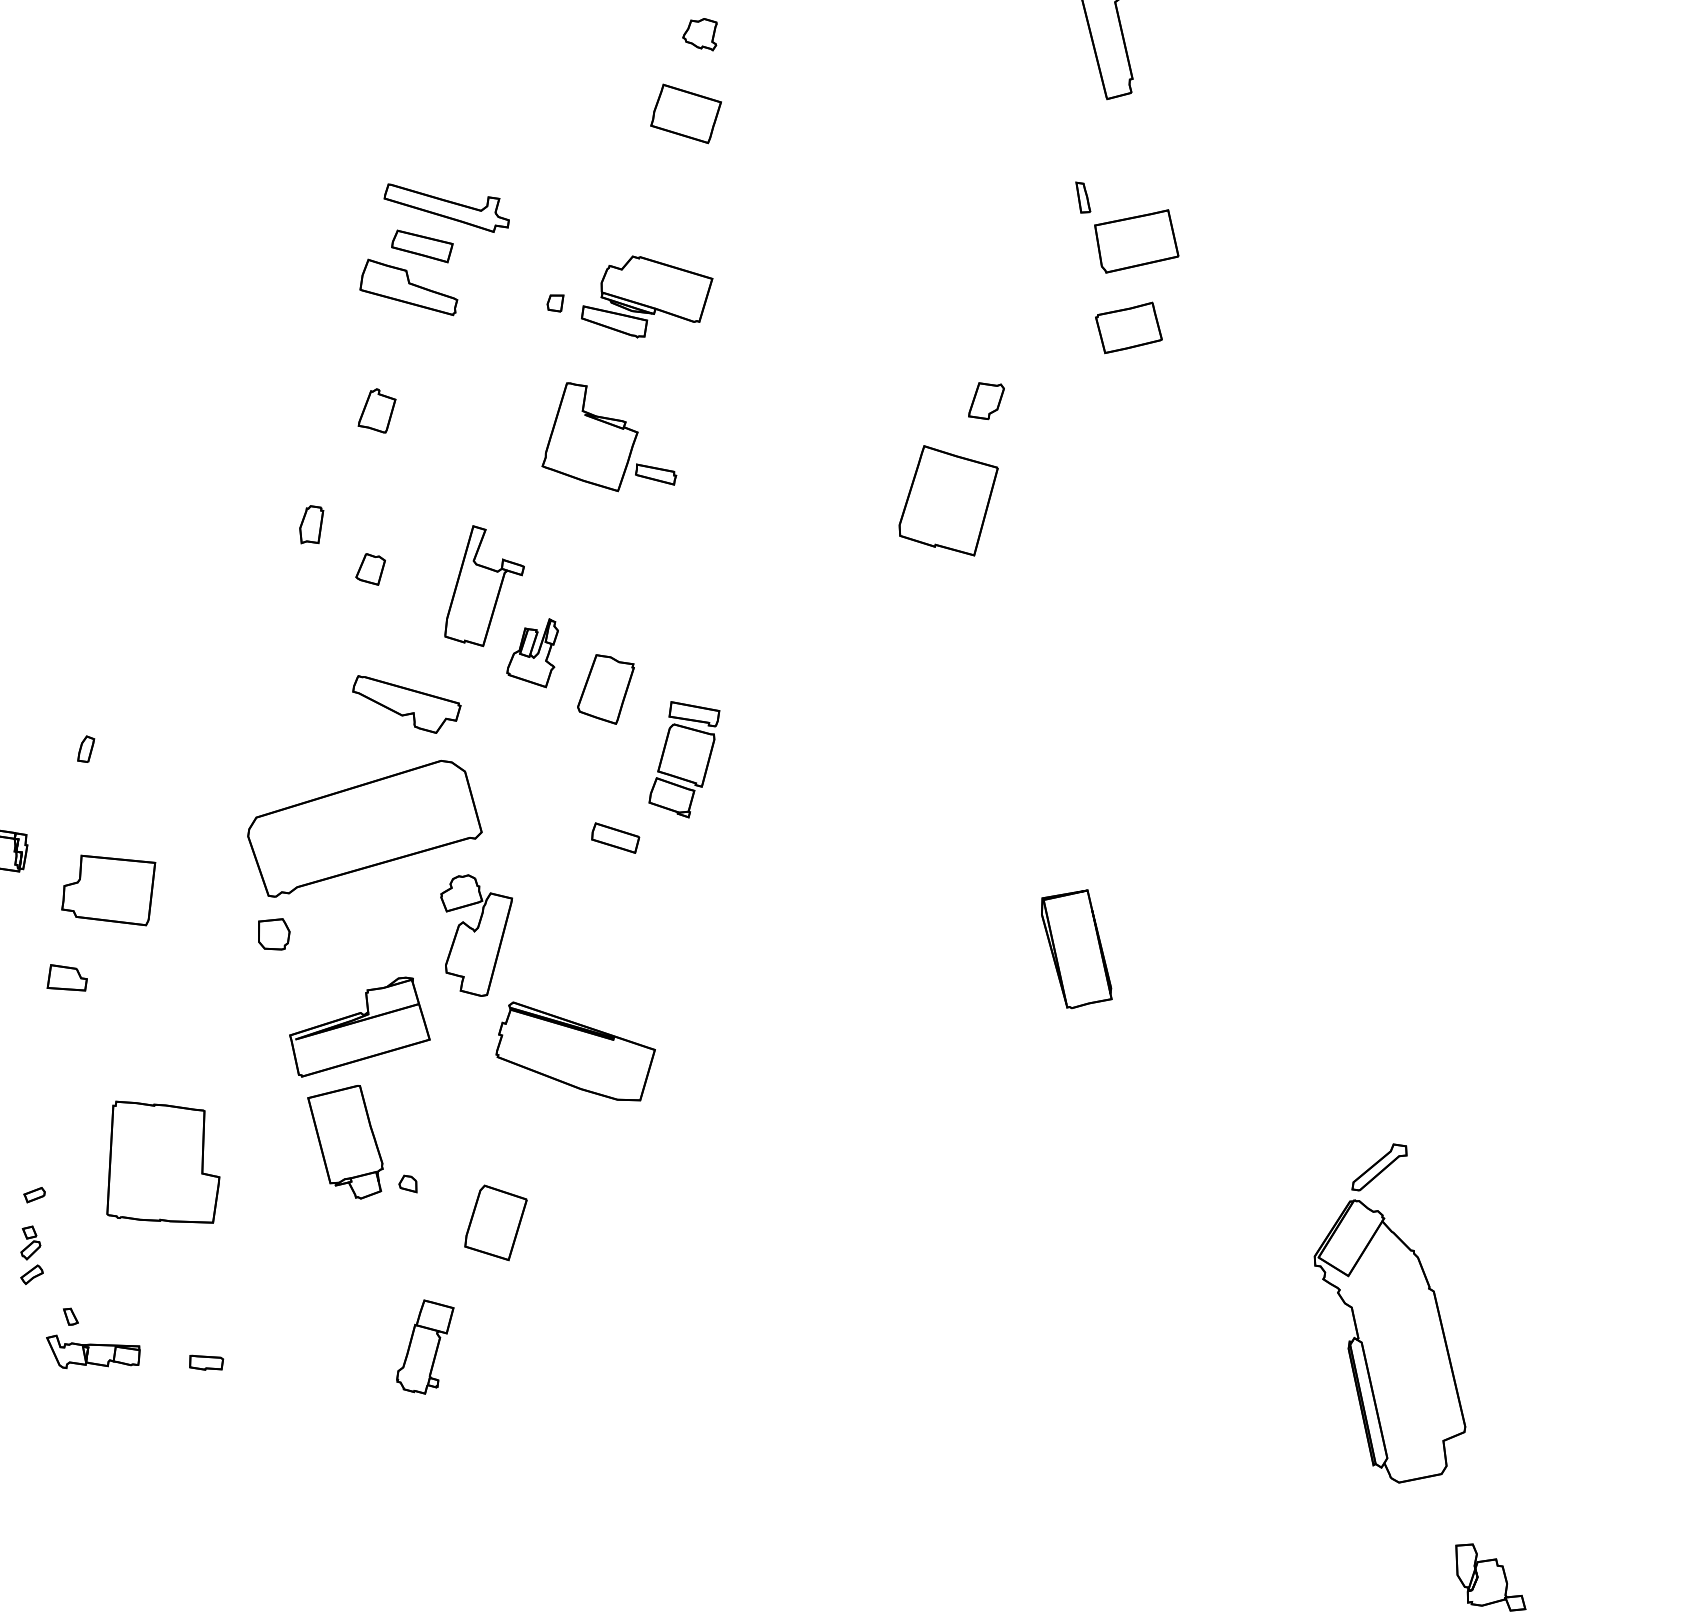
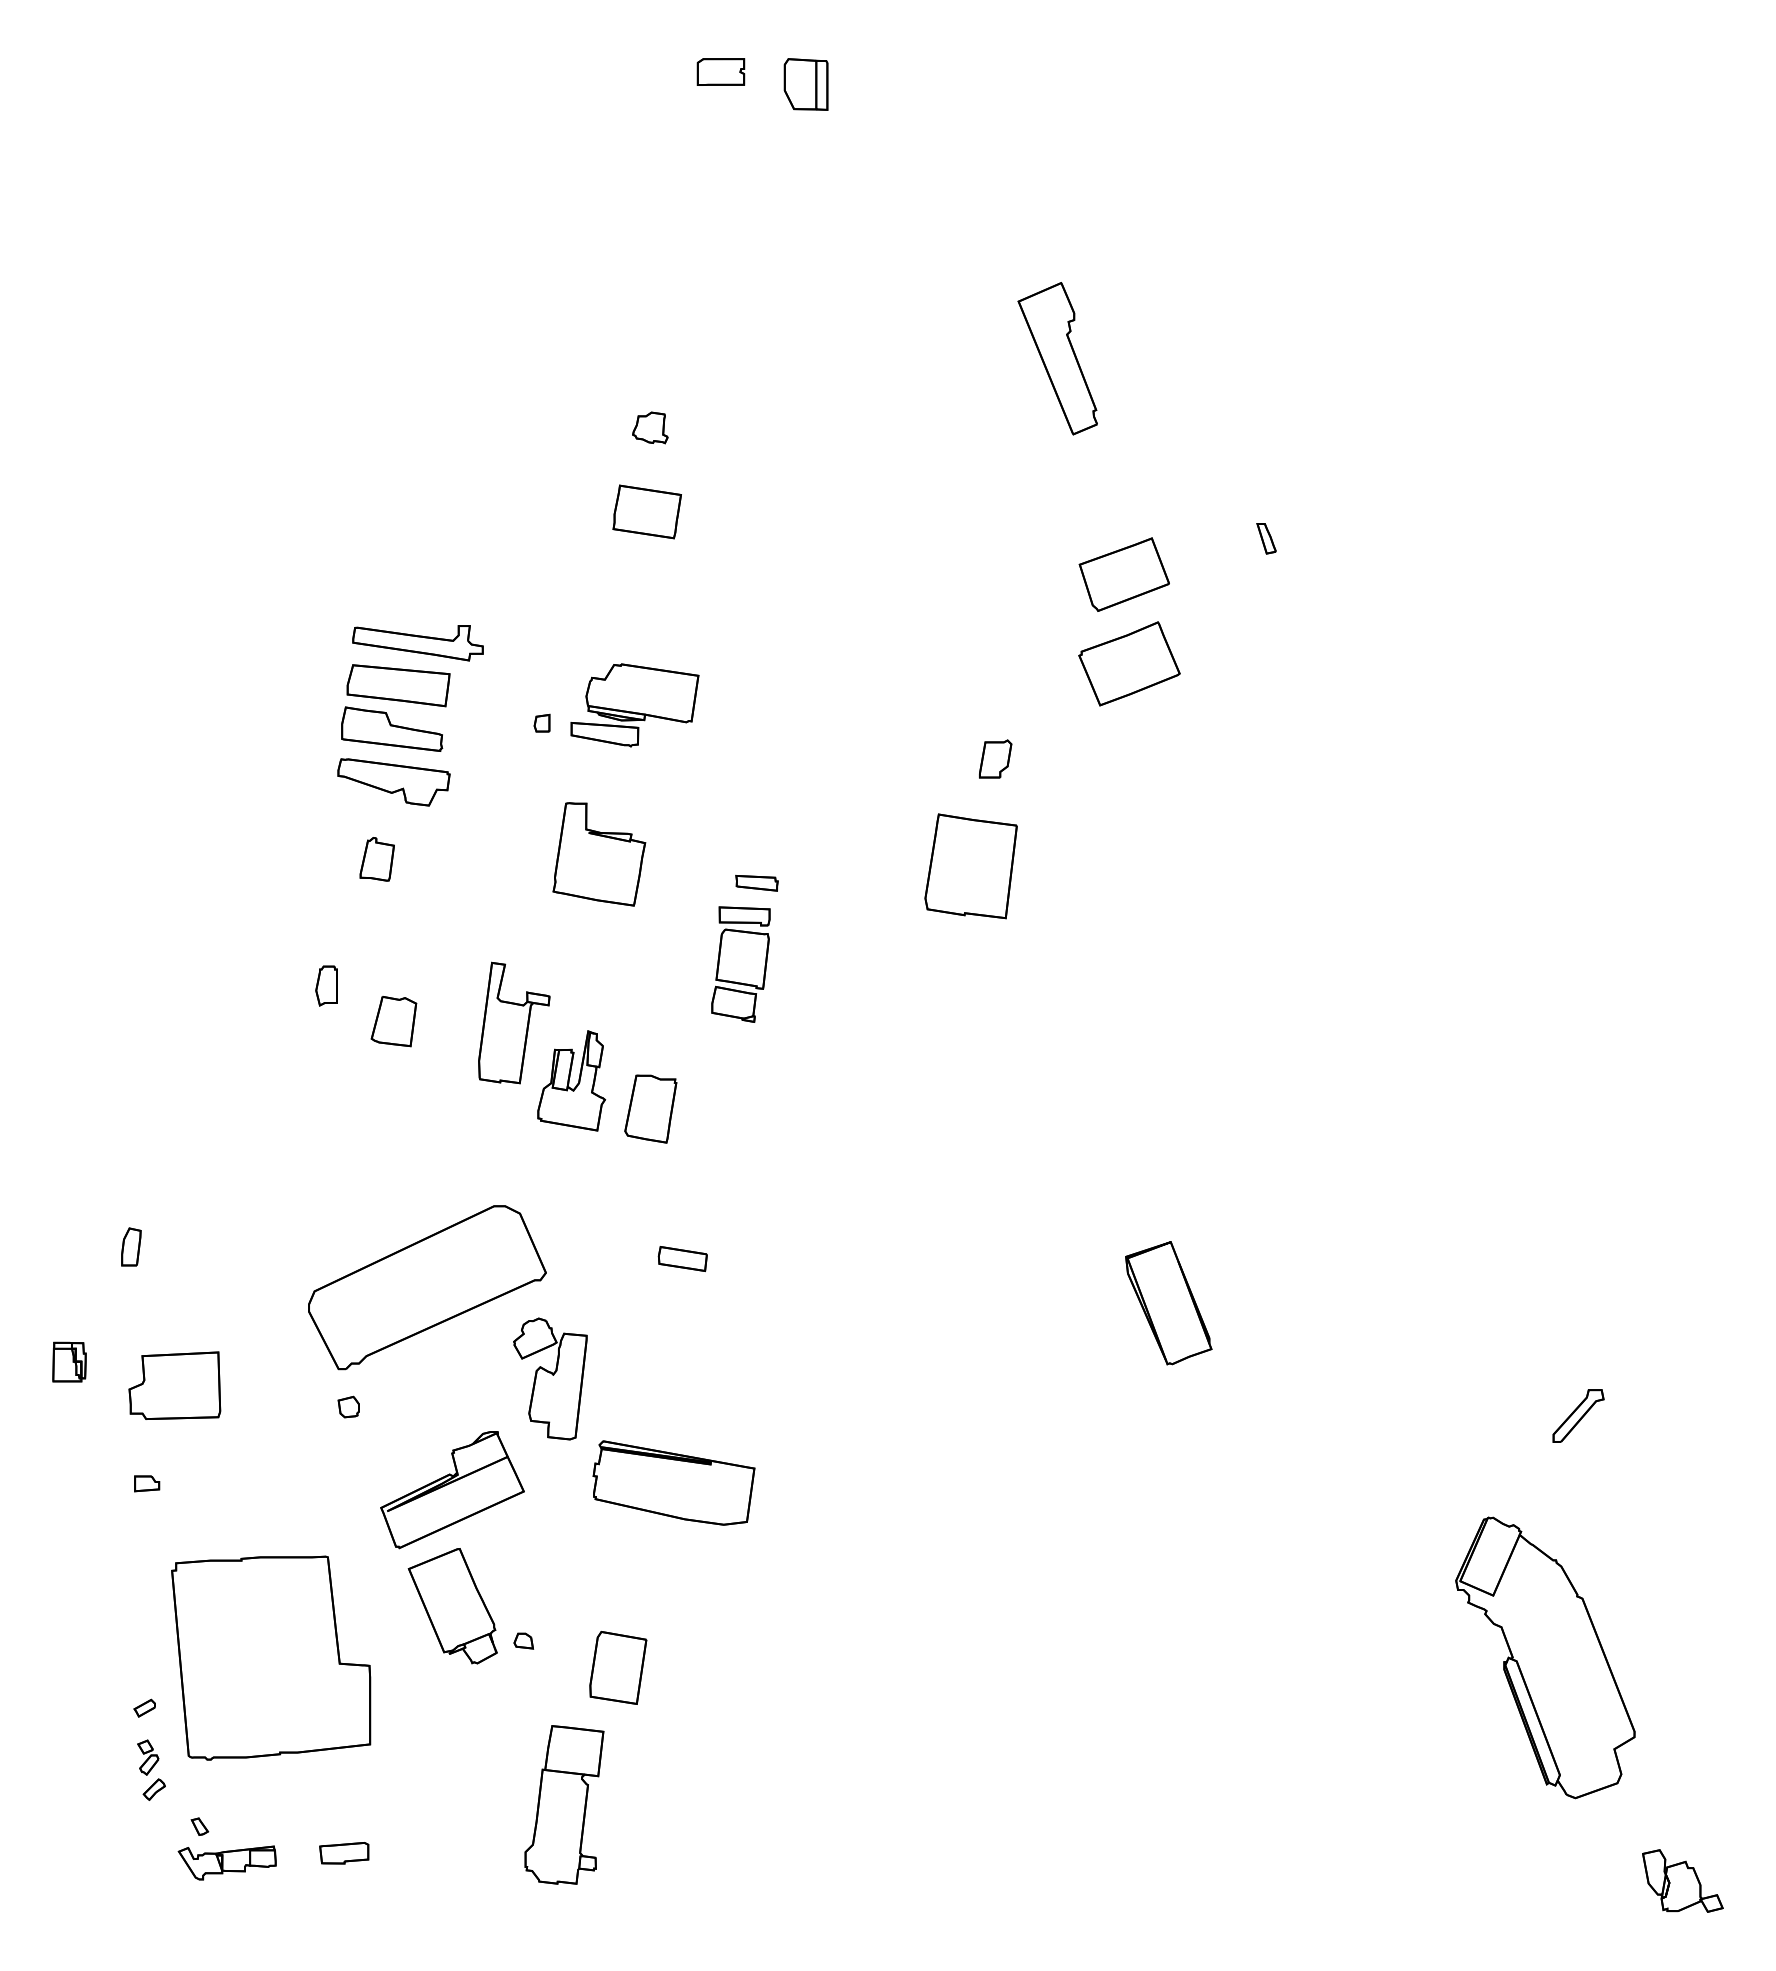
part: (1083, 197) -> (1266, 538), moved
part: (422, 246) -> (398, 685), size x1.67
part: (1129, 327) -> (1129, 663), size x1.43
part: (655, 474) -> (756, 883), moved
part: (370, 568) -> (393, 1021), size x1.67
part: (533, 650) -> (571, 1080), size x1.43
part: (405, 705) -> (393, 782), moved
part: (86, 748) -> (131, 1246), size x1.43
part: (683, 760) -> (740, 964), moved
part: (272, 933) -> (348, 1406), size x0.62
part: (68, 979) -> (147, 1483), size x0.62
part: (163, 1164) -> (271, 1657), size x1.67
part: (1380, 1167) -> (1578, 1415), moved
part: (424, 1346) -> (564, 1804), size x1.67
part: (206, 1362) -> (344, 1853), size x1.43

